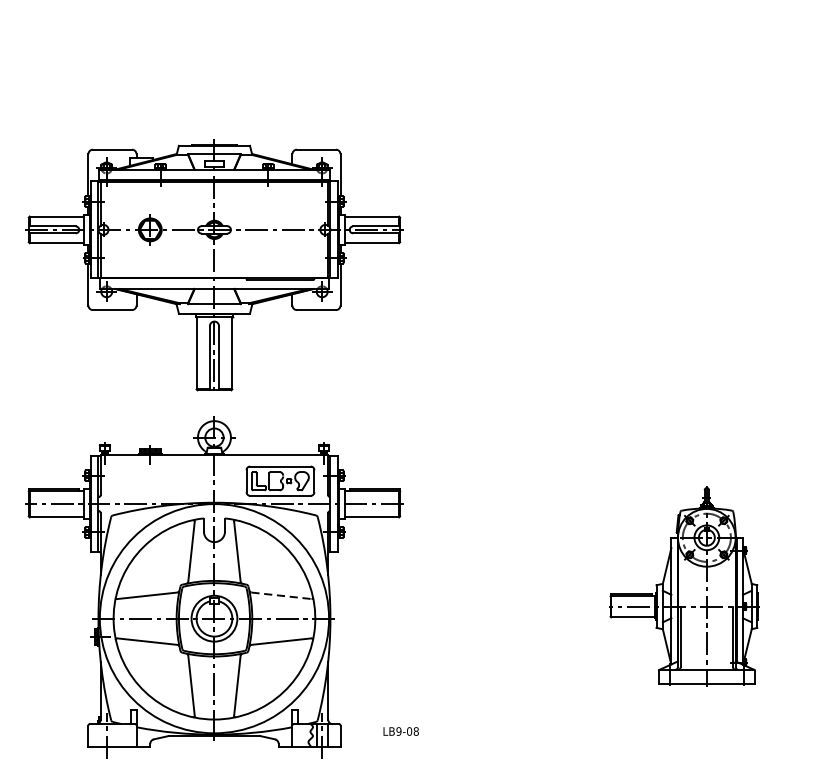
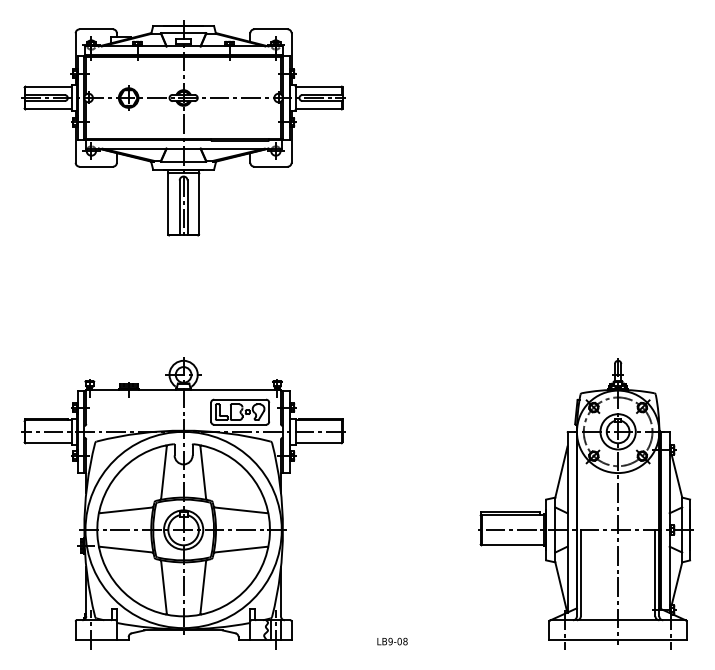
part: (214, 265) -> (183, 128), moved
part: (683, 587) -> (585, 503), size x1.67
line: (280, 595) -> (240, 510), dashed -> solid
text: (401, 731) -> (392, 641), moved

